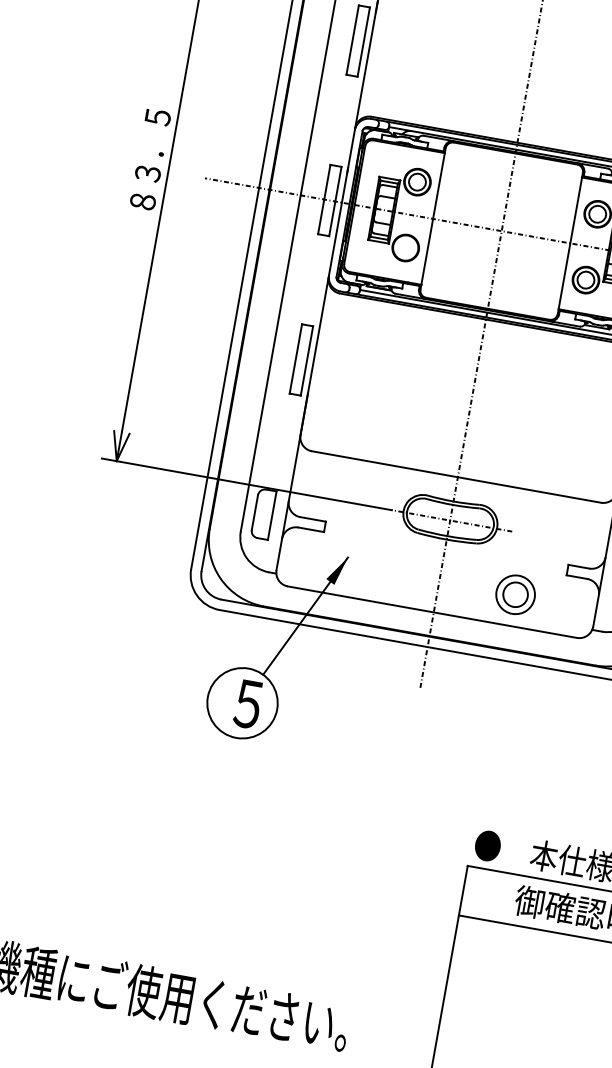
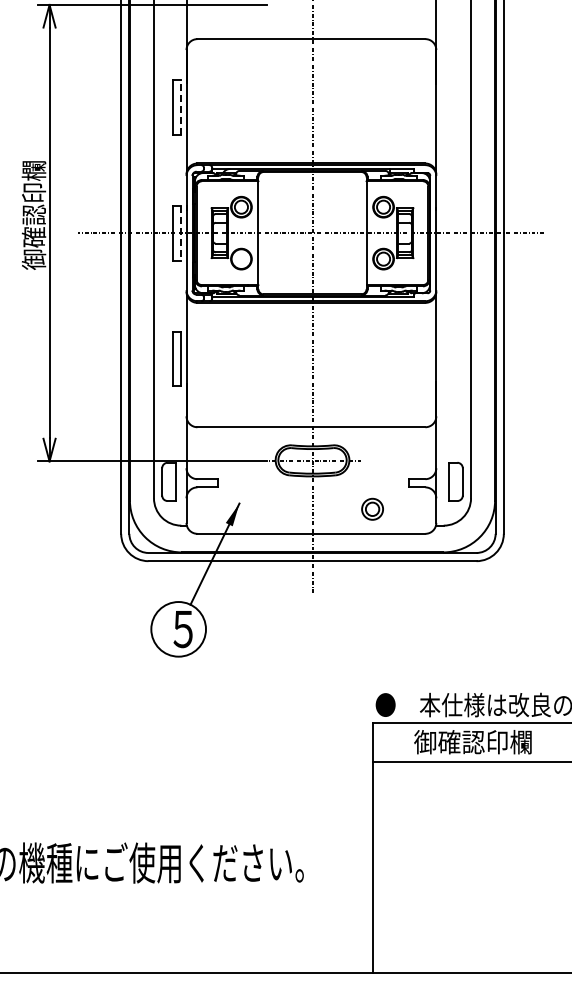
line: (364, 40) -> (181, 106), solid -> dashed
text: (151, 145) -> (33, 215), ８３．５ -> 御確認印欄
line: (335, 201) -> (181, 233), solid -> dashed
part: (515, 595) -> (372, 509), size x0.7

